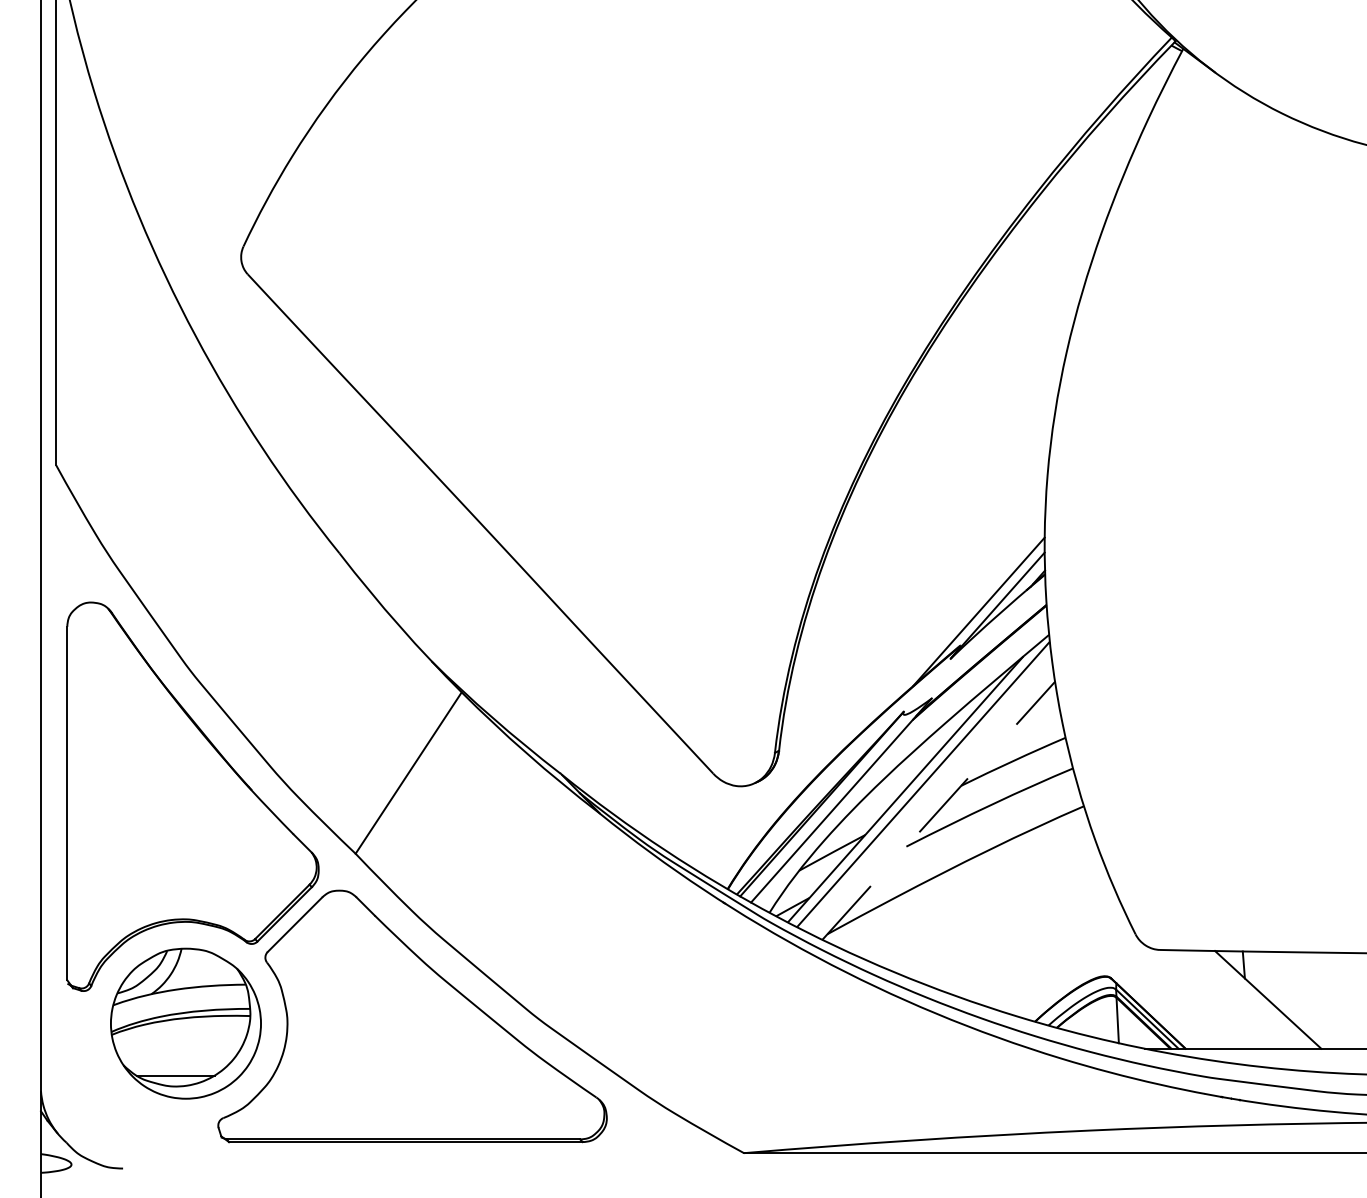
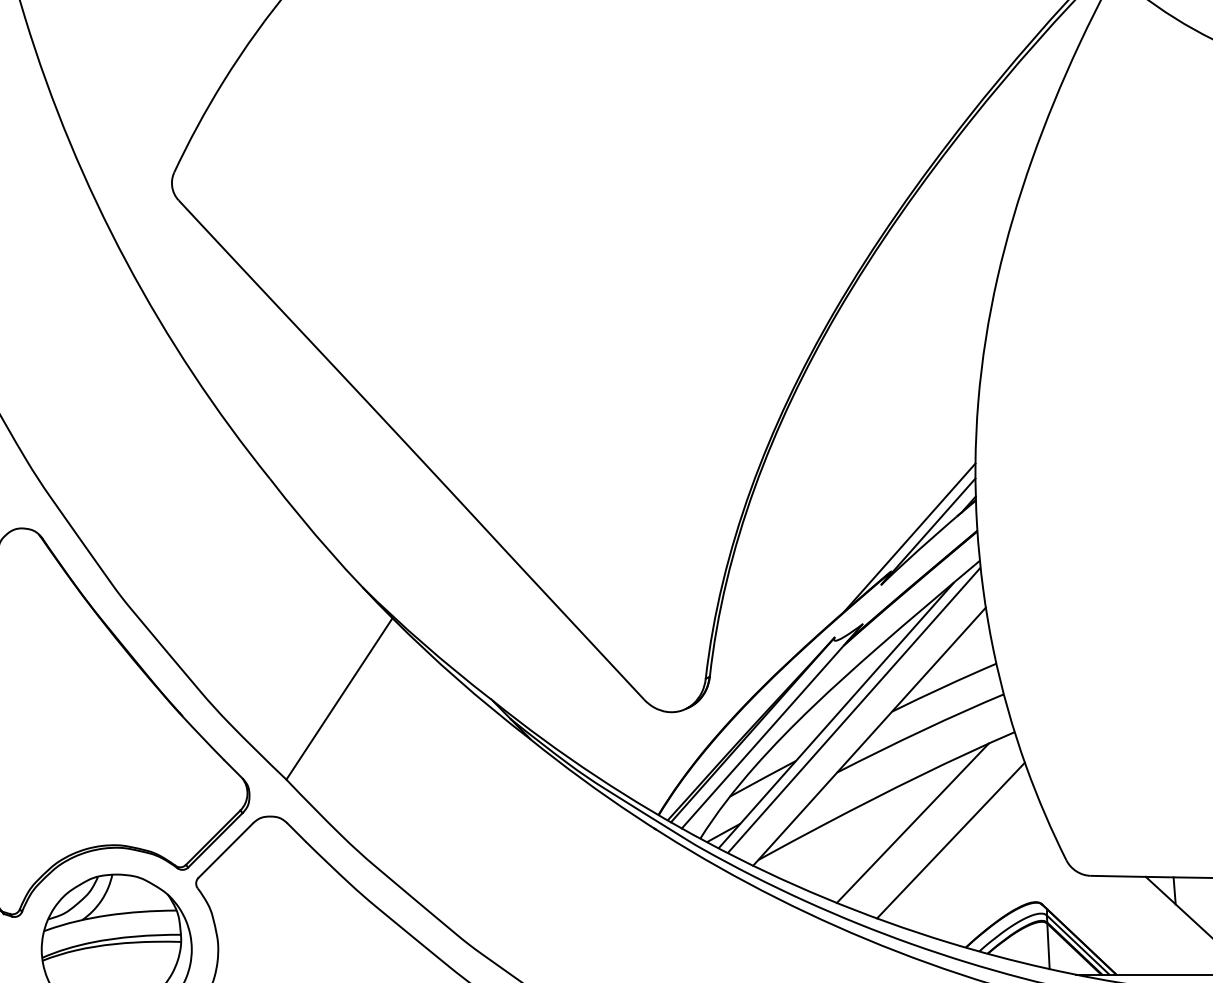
line: (938, 810) -> (869, 736), dashed -> solid
line: (982, 897) -> (913, 823), added
line: (1020, 914) -> (951, 840), added

